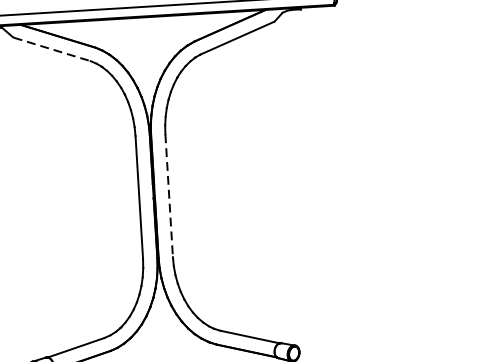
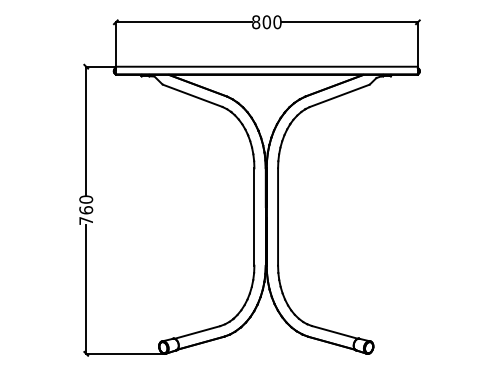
line: (51, 48) -> (192, 95), dashed -> solid
line: (169, 196) -> (278, 217), dashed -> solid

